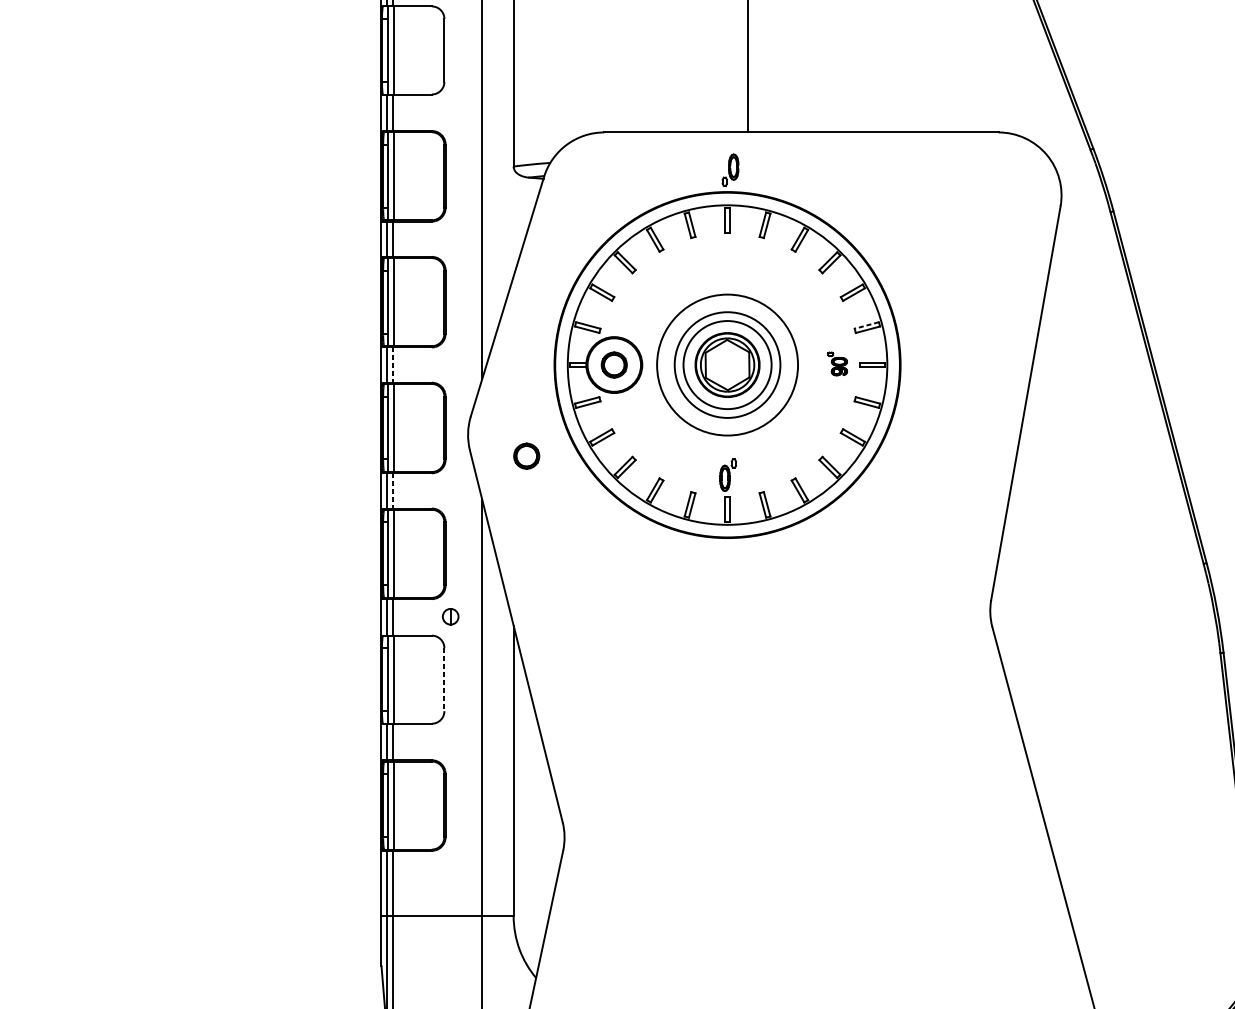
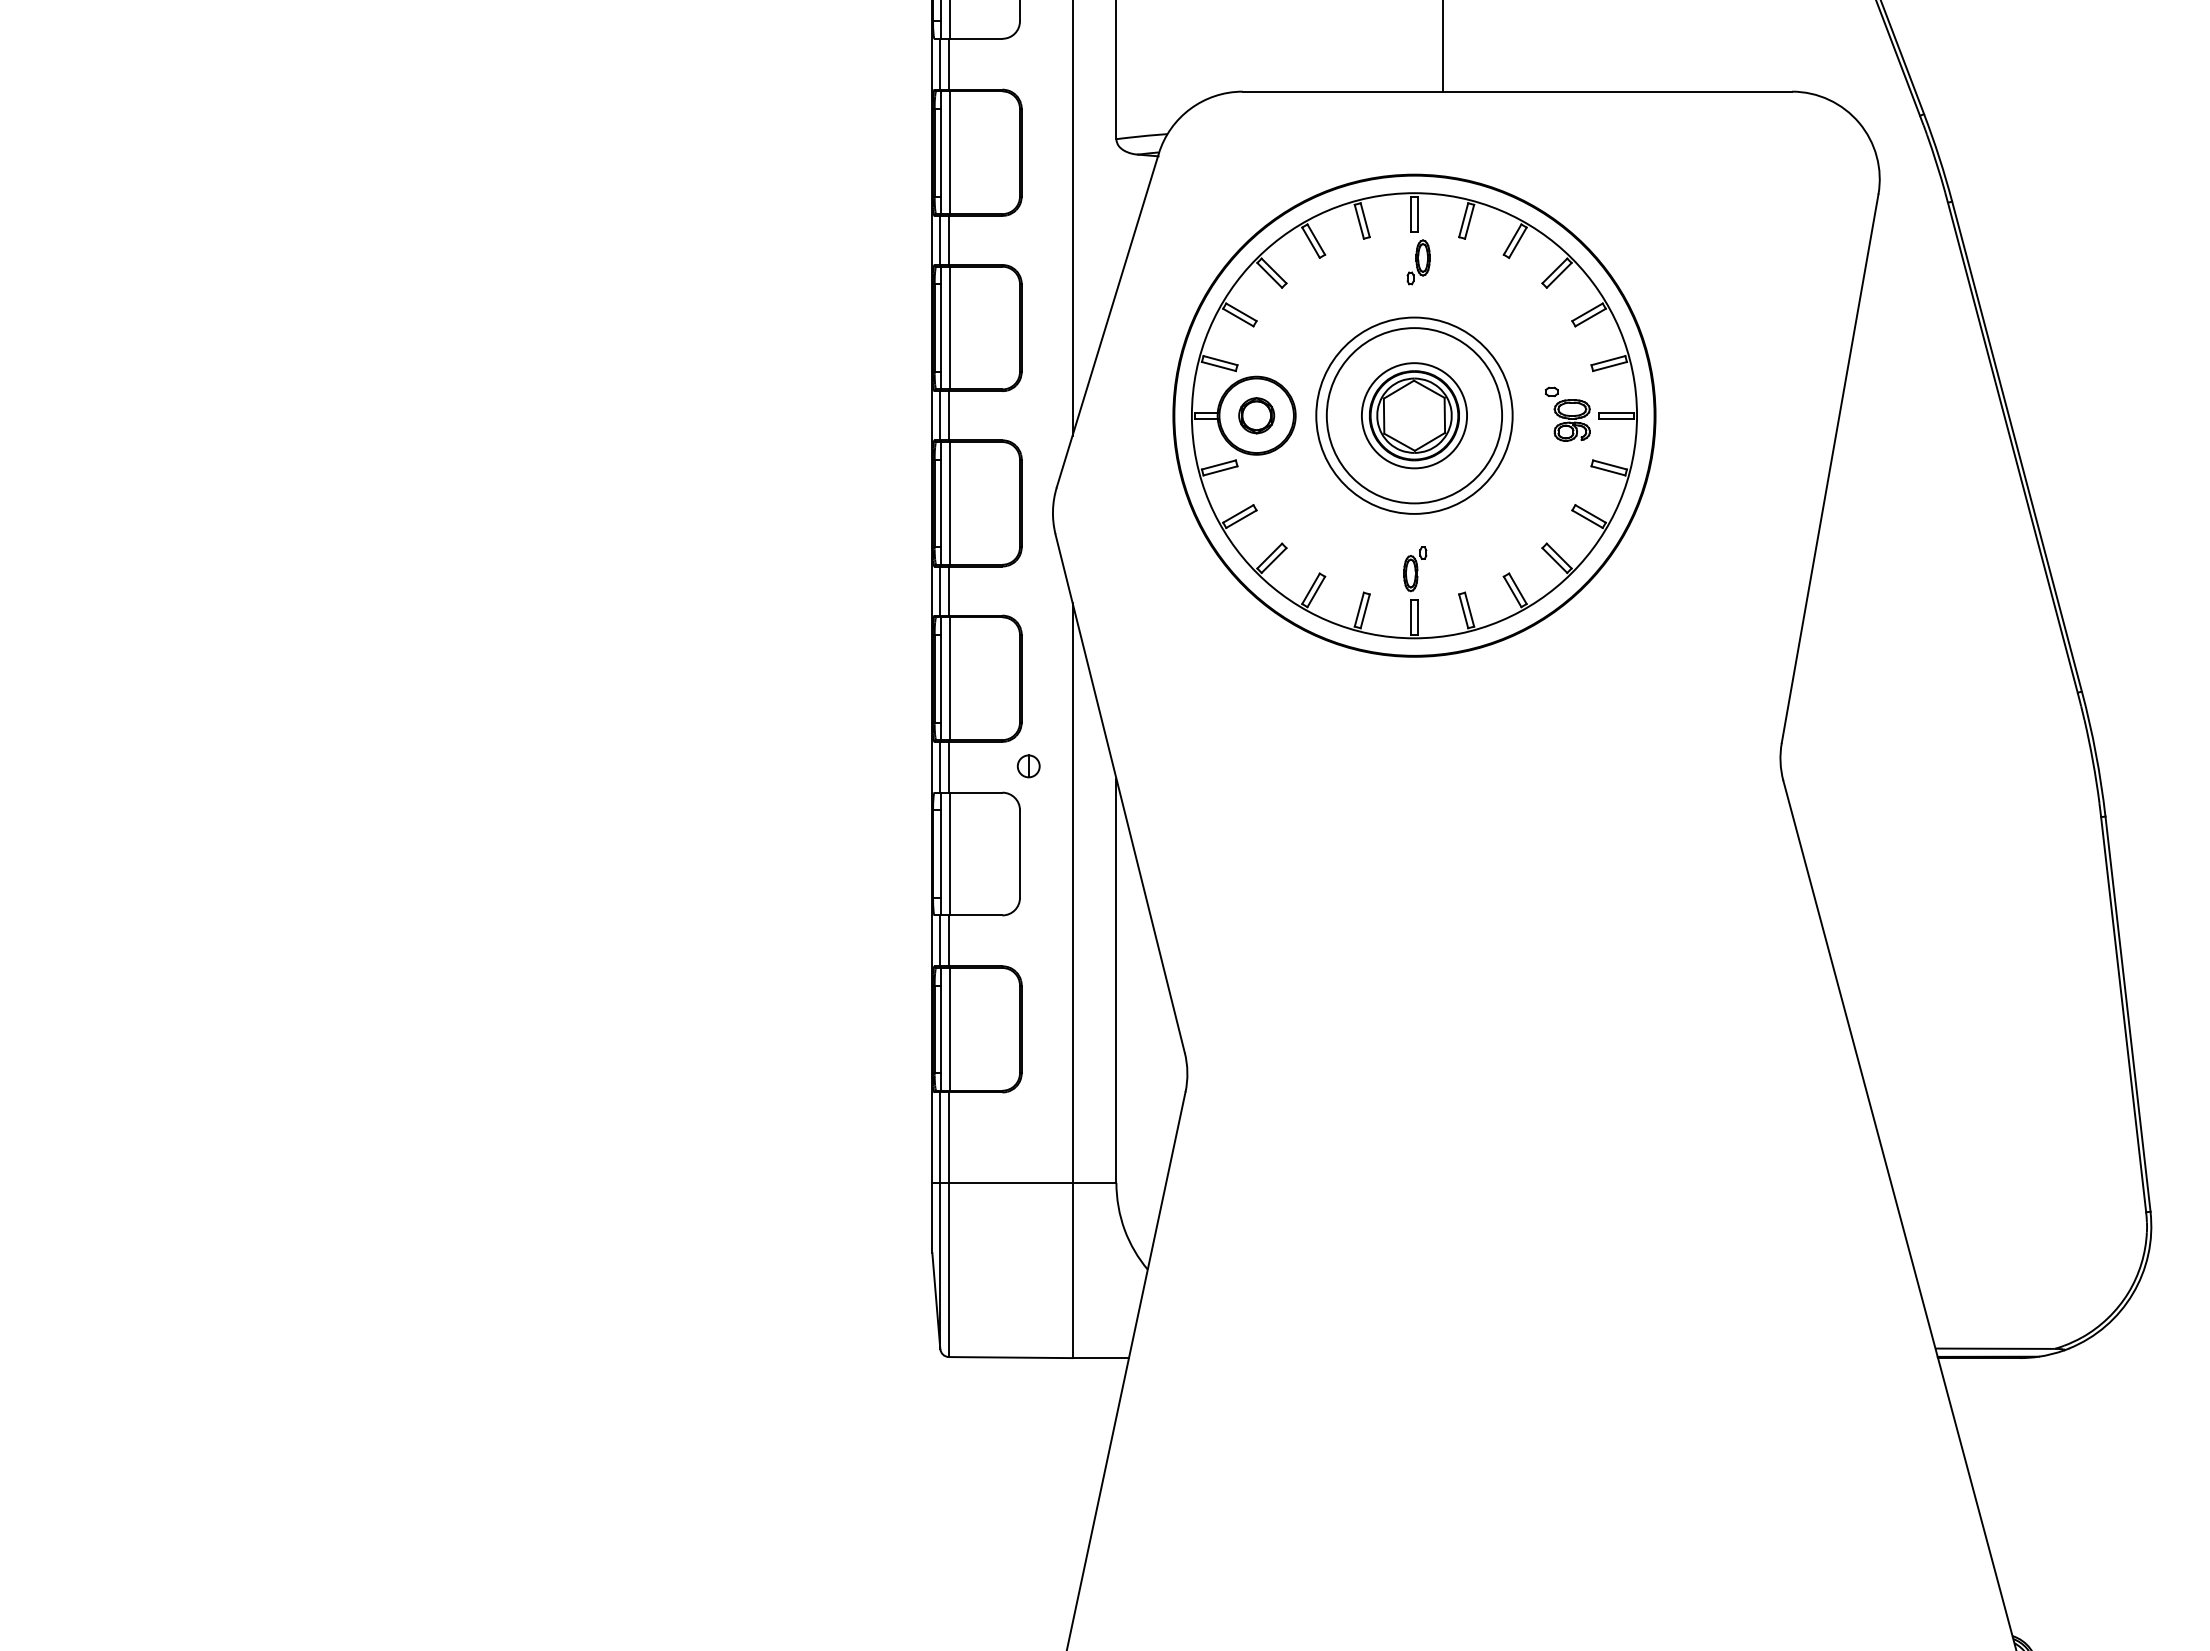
part: (730, 170) -> (1418, 262), moved
line: (866, 325) -> (1608, 360), dashed -> solid
part: (837, 363) -> (1567, 413), size x1.67
line: (393, 364) -> (948, 415), dashed -> solid
circle: (727, 364) -> (1414, 415), size x0.71
circle: (727, 364) -> (1414, 415), size x1.43
part: (526, 456) -> (1134, 542), removed
line: (393, 491) -> (948, 591), dashed -> solid
line: (444, 680) -> (1020, 854), dashed -> solid

